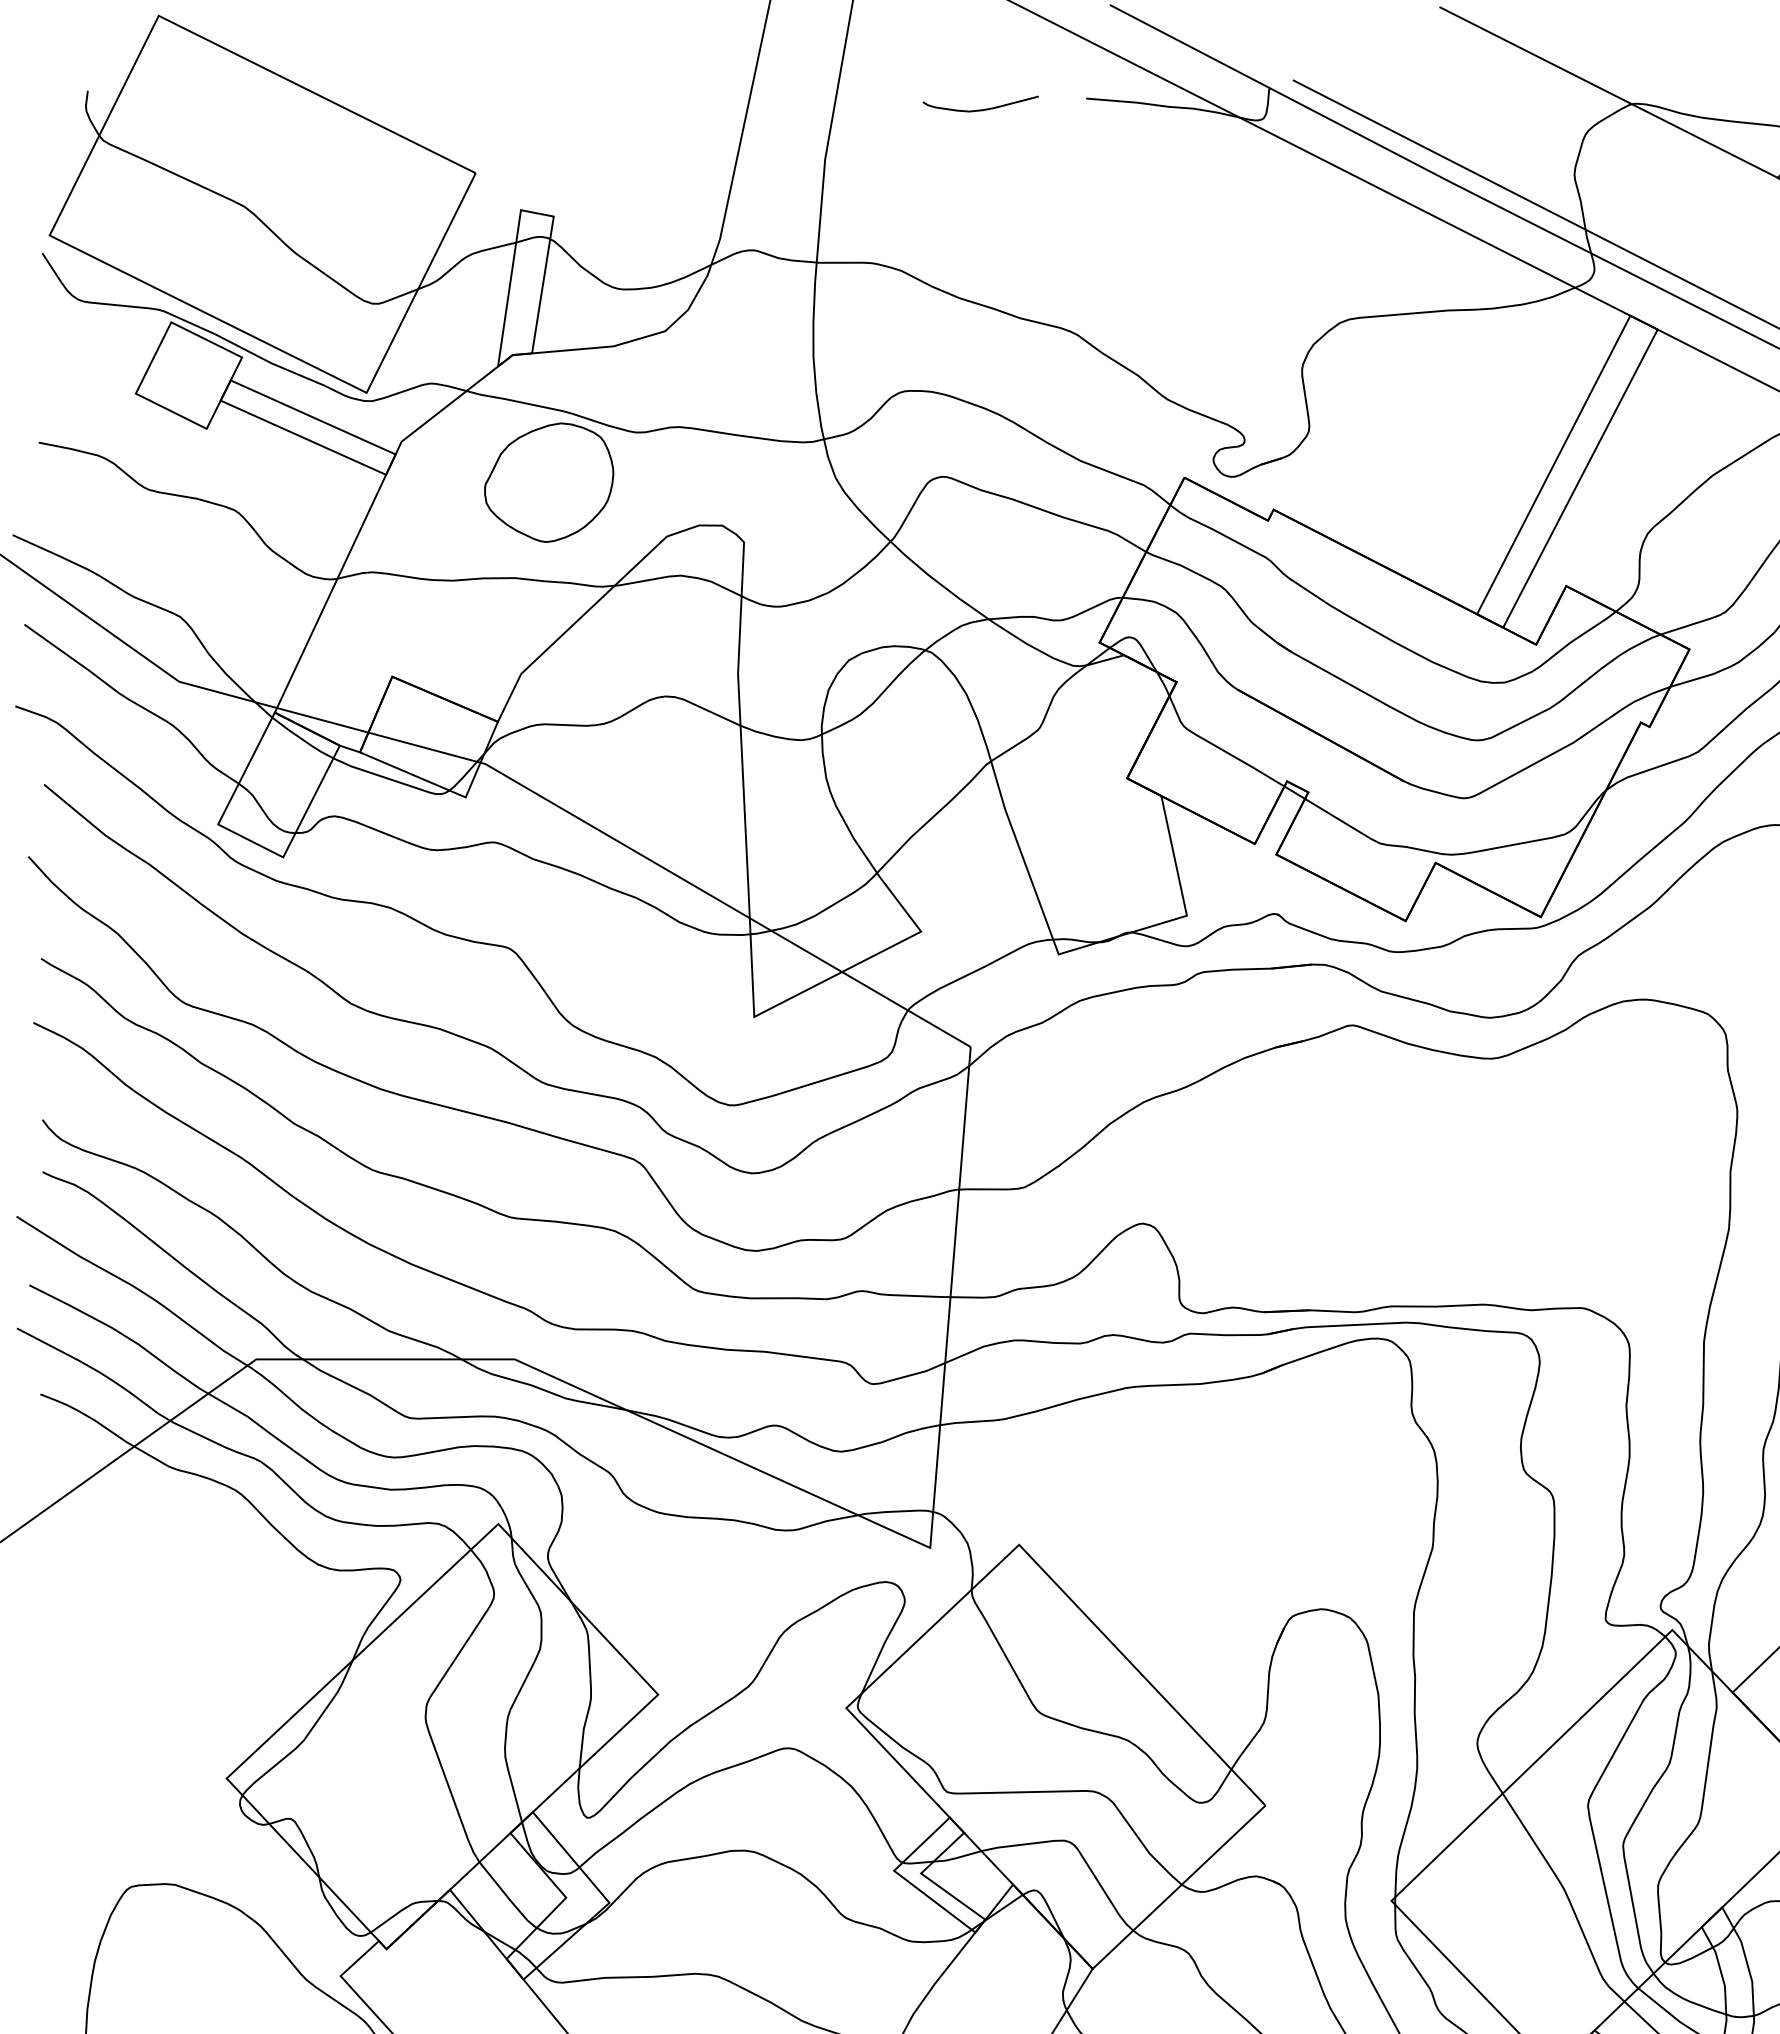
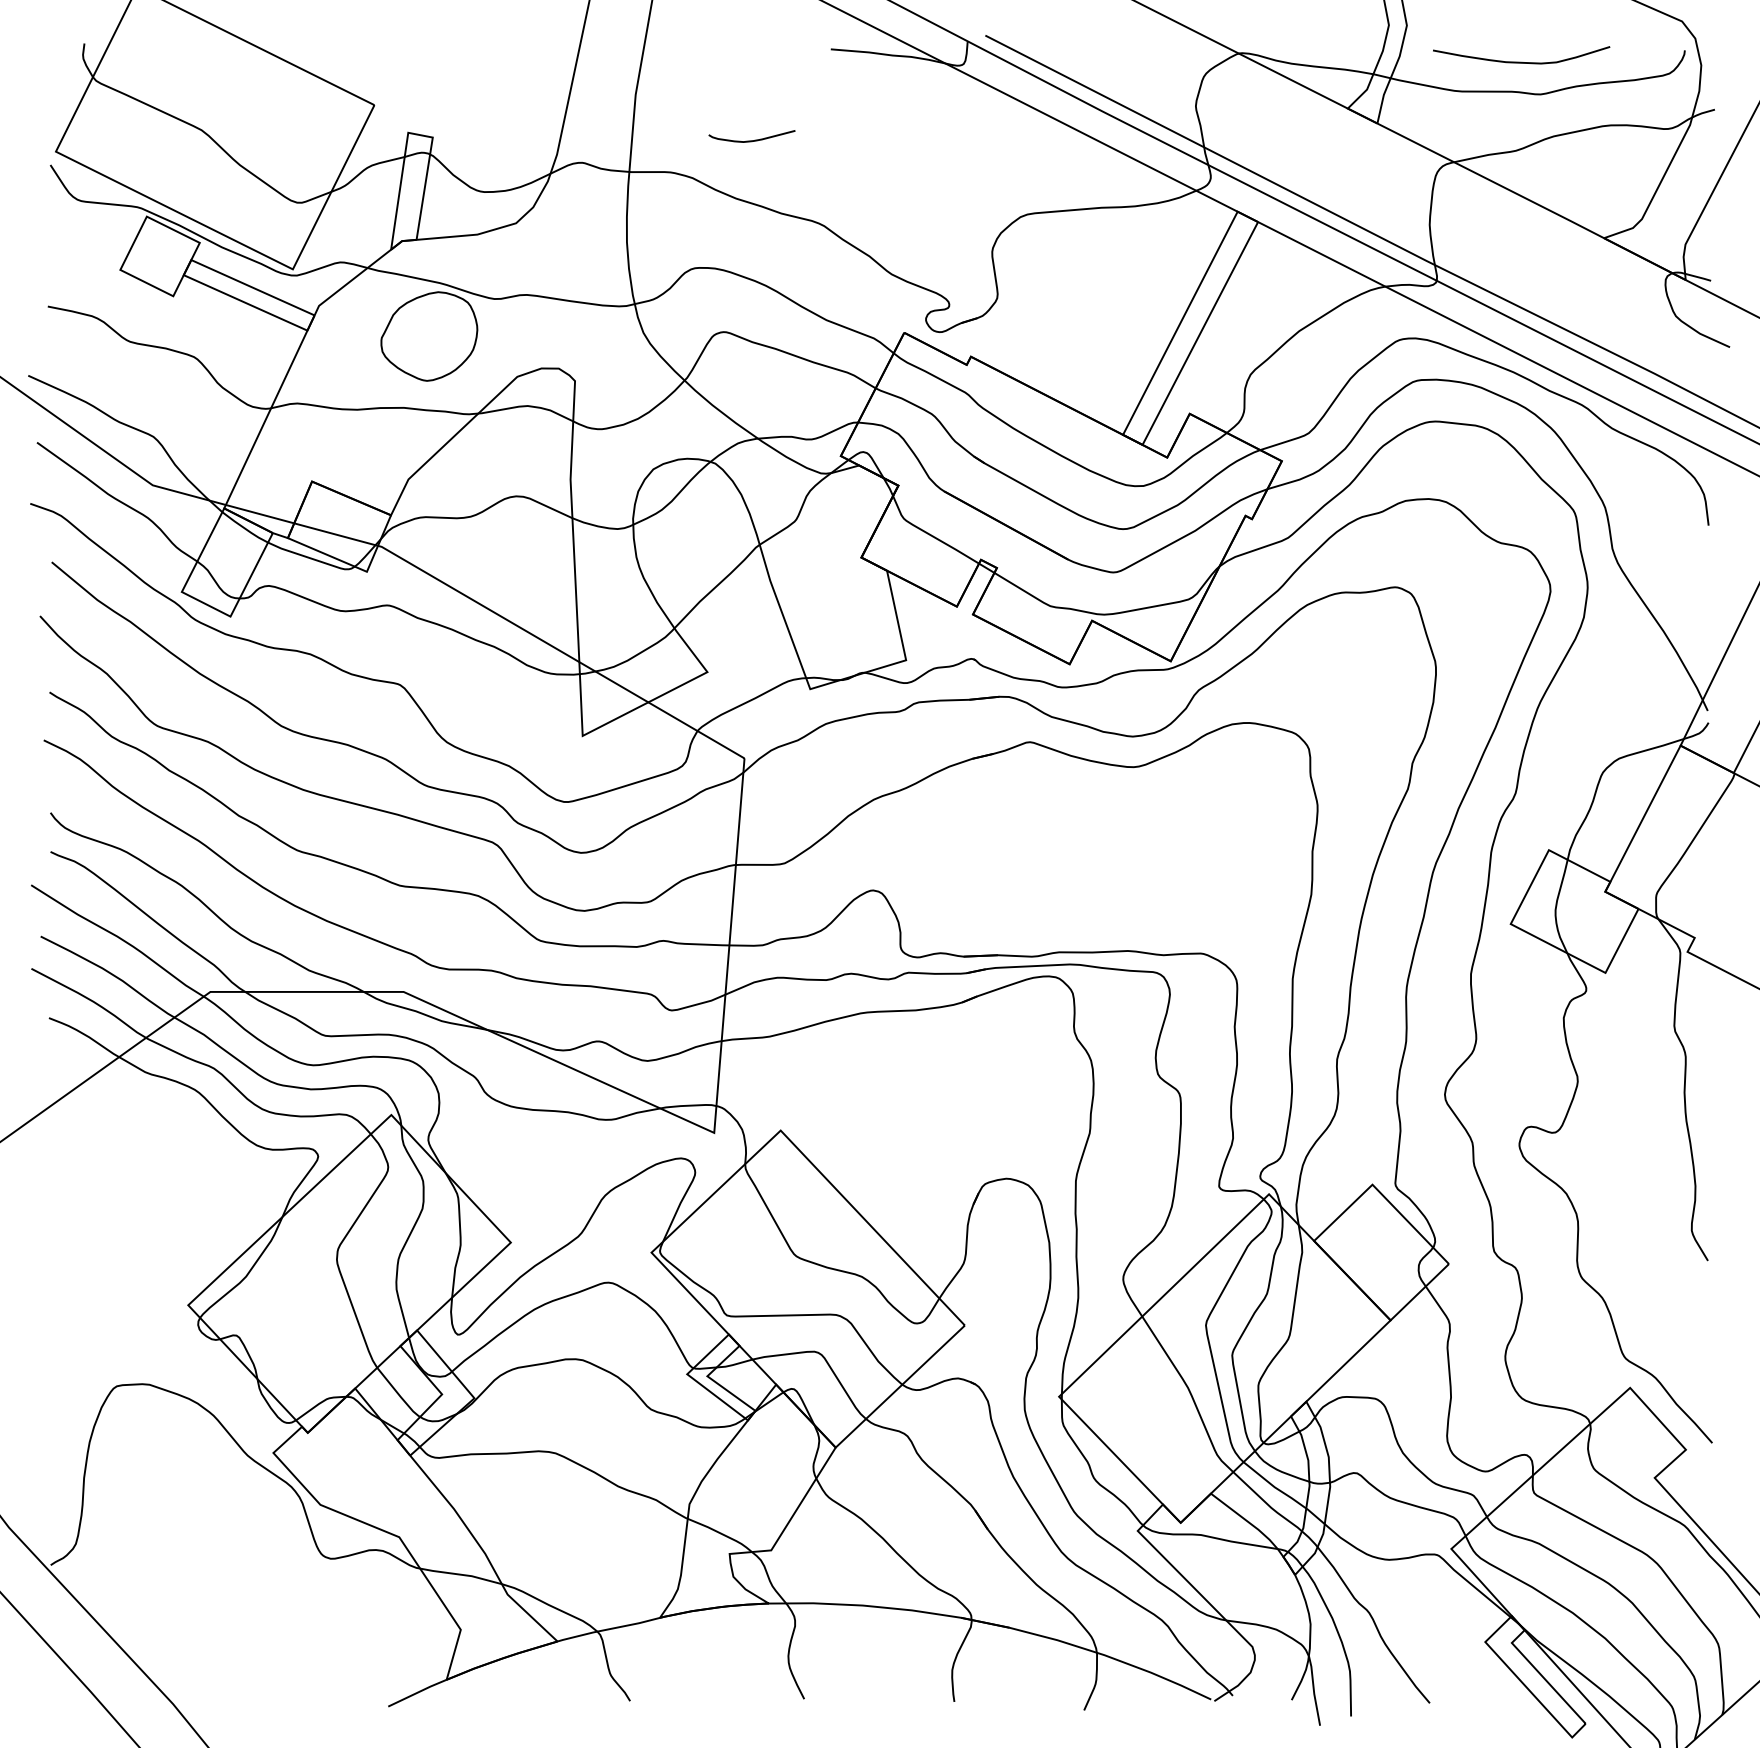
curve: (980, 109) -> (751, 140), moved

